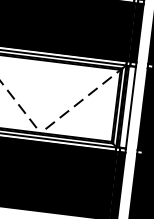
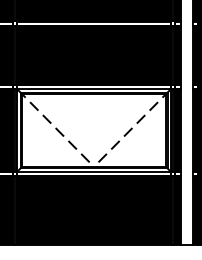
fill: (126, 107) -> (176, 130), added

